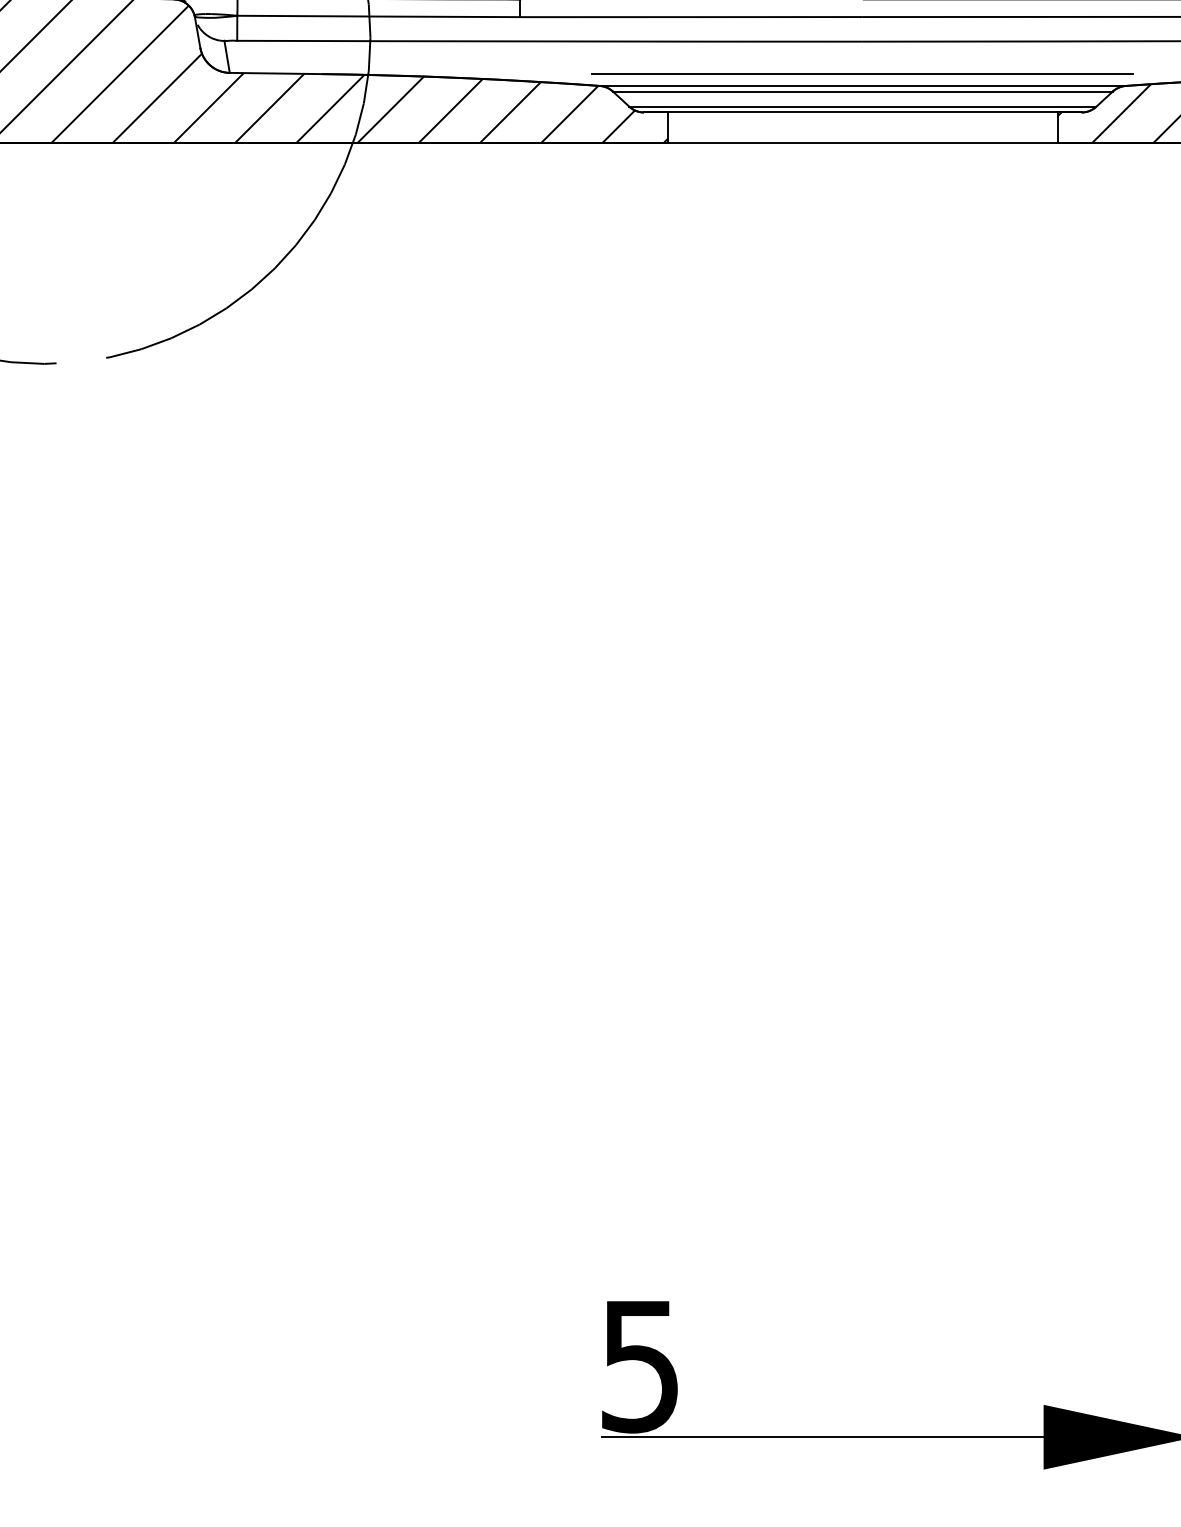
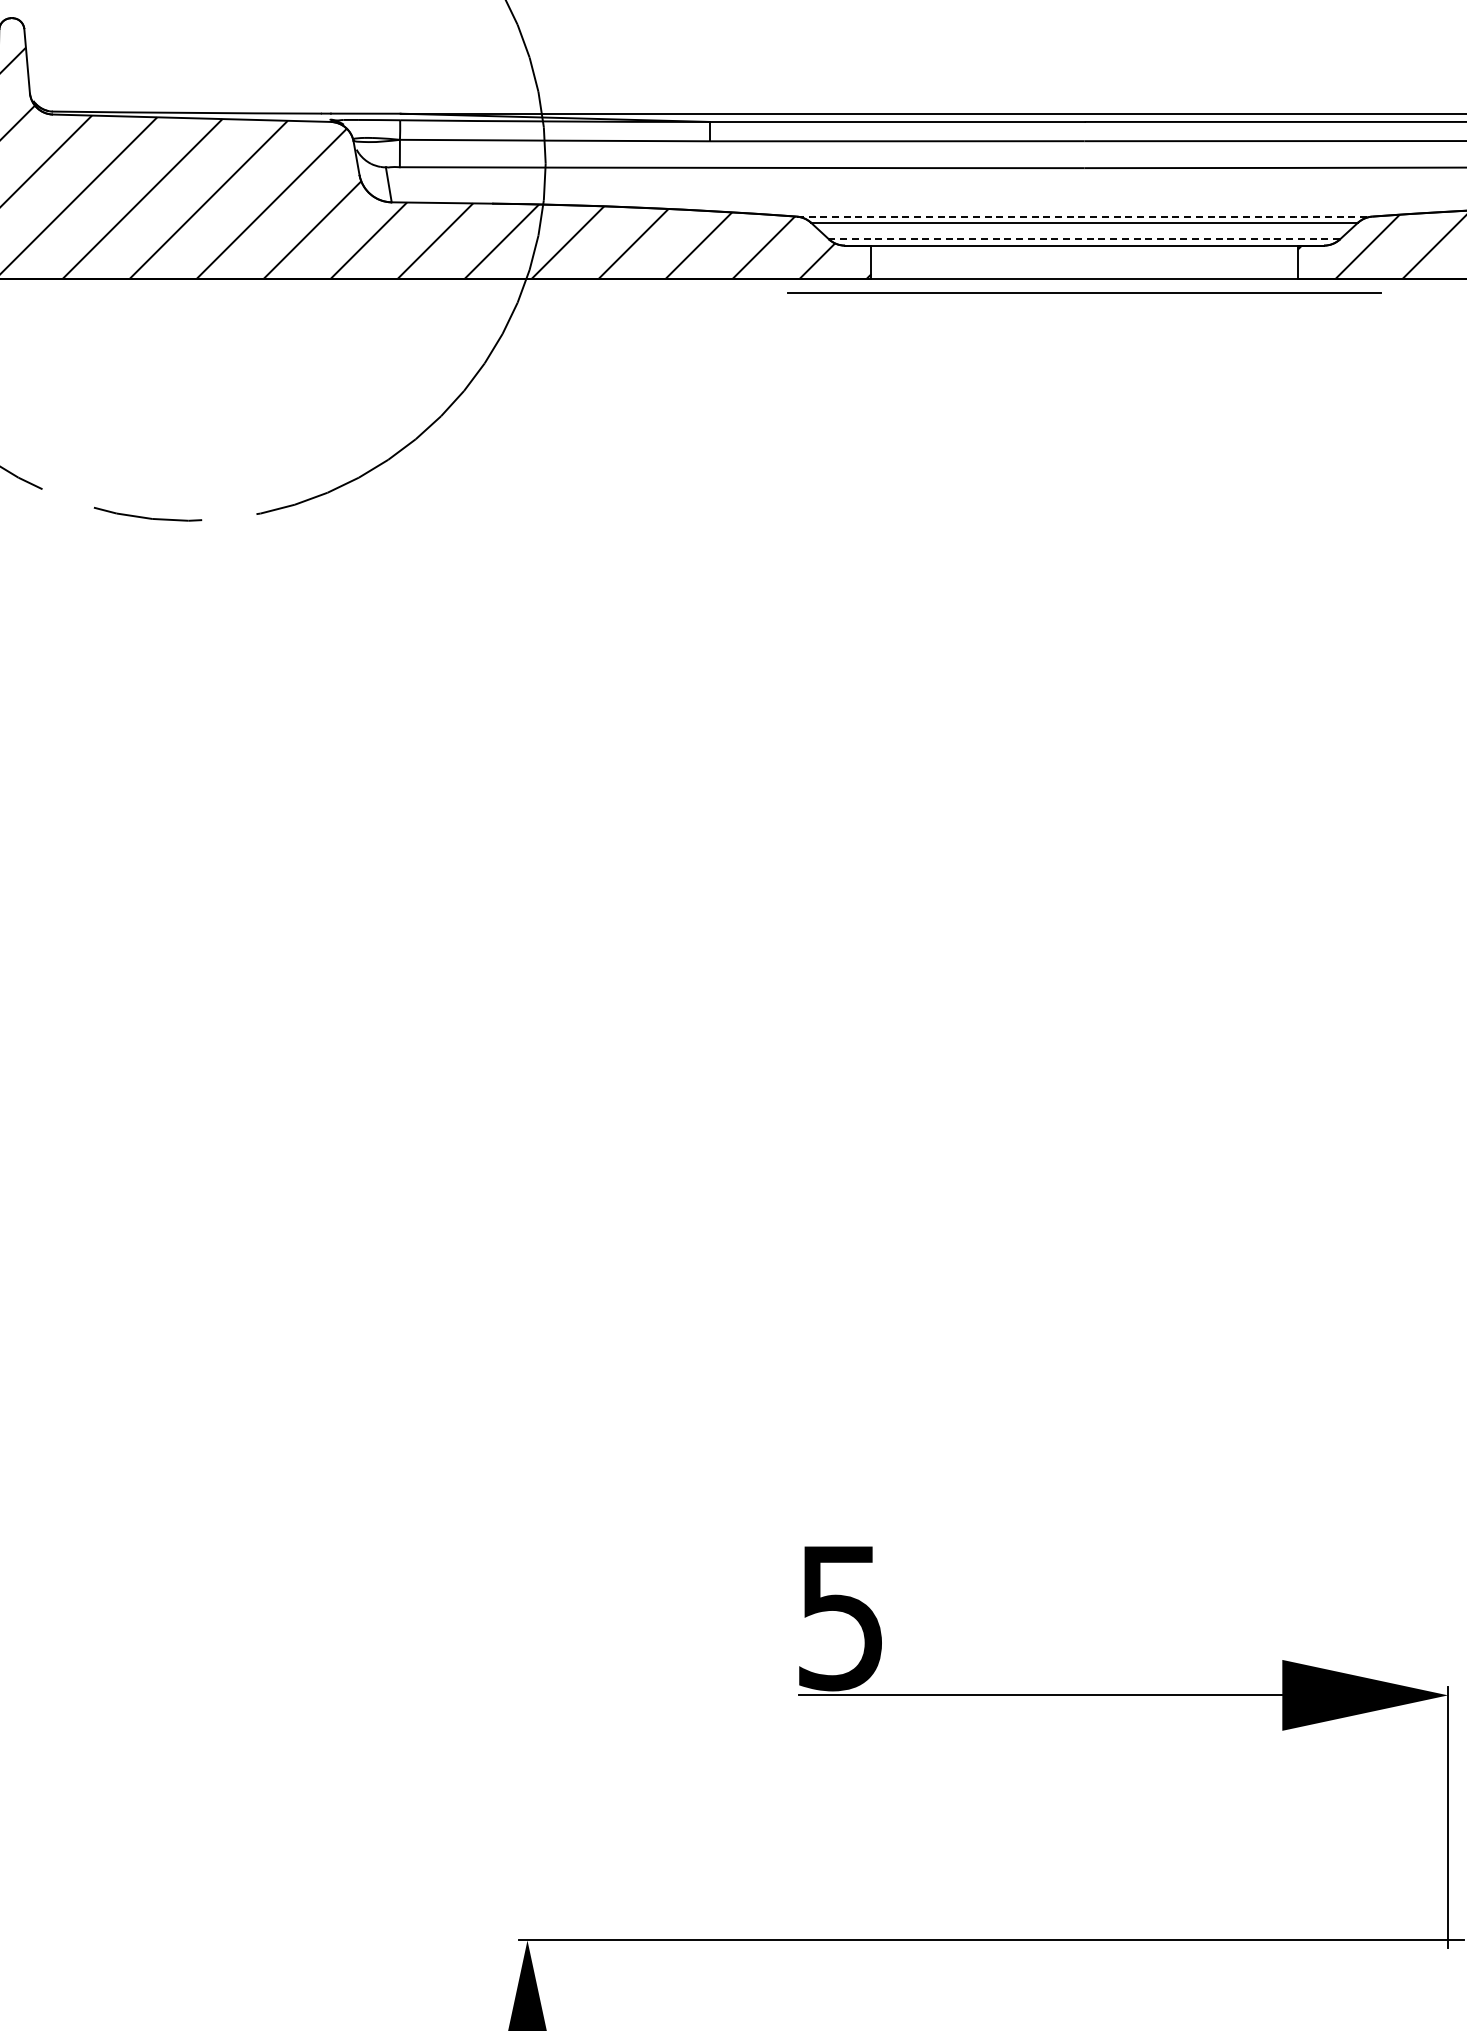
line: (862, 73) -> (1084, 292), moved
line: (862, 85) -> (1084, 216), solid -> dashed
line: (862, 106) -> (1084, 239), solid -> dashed

